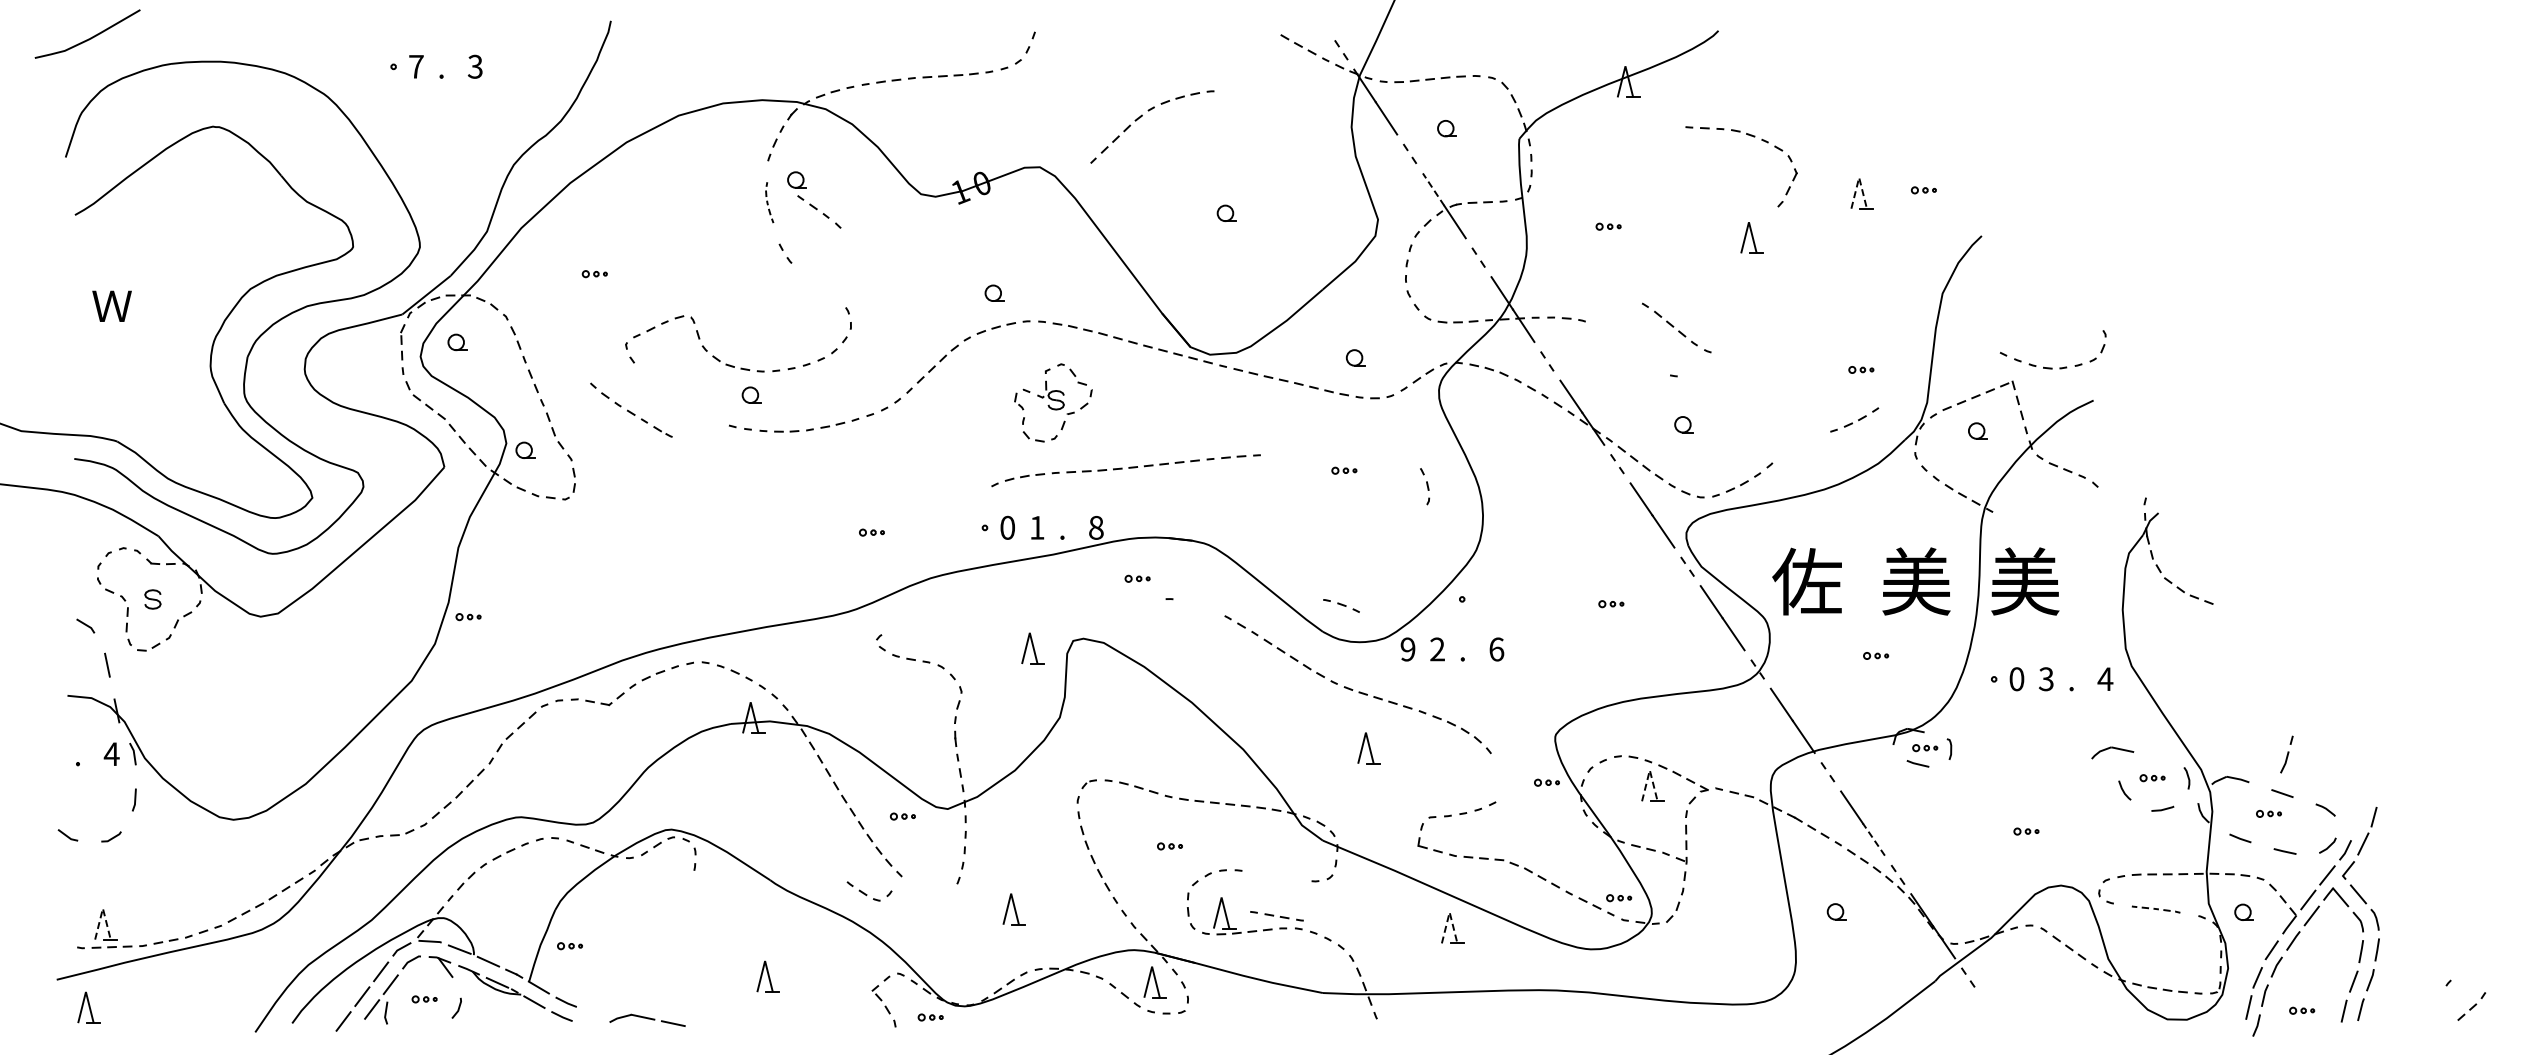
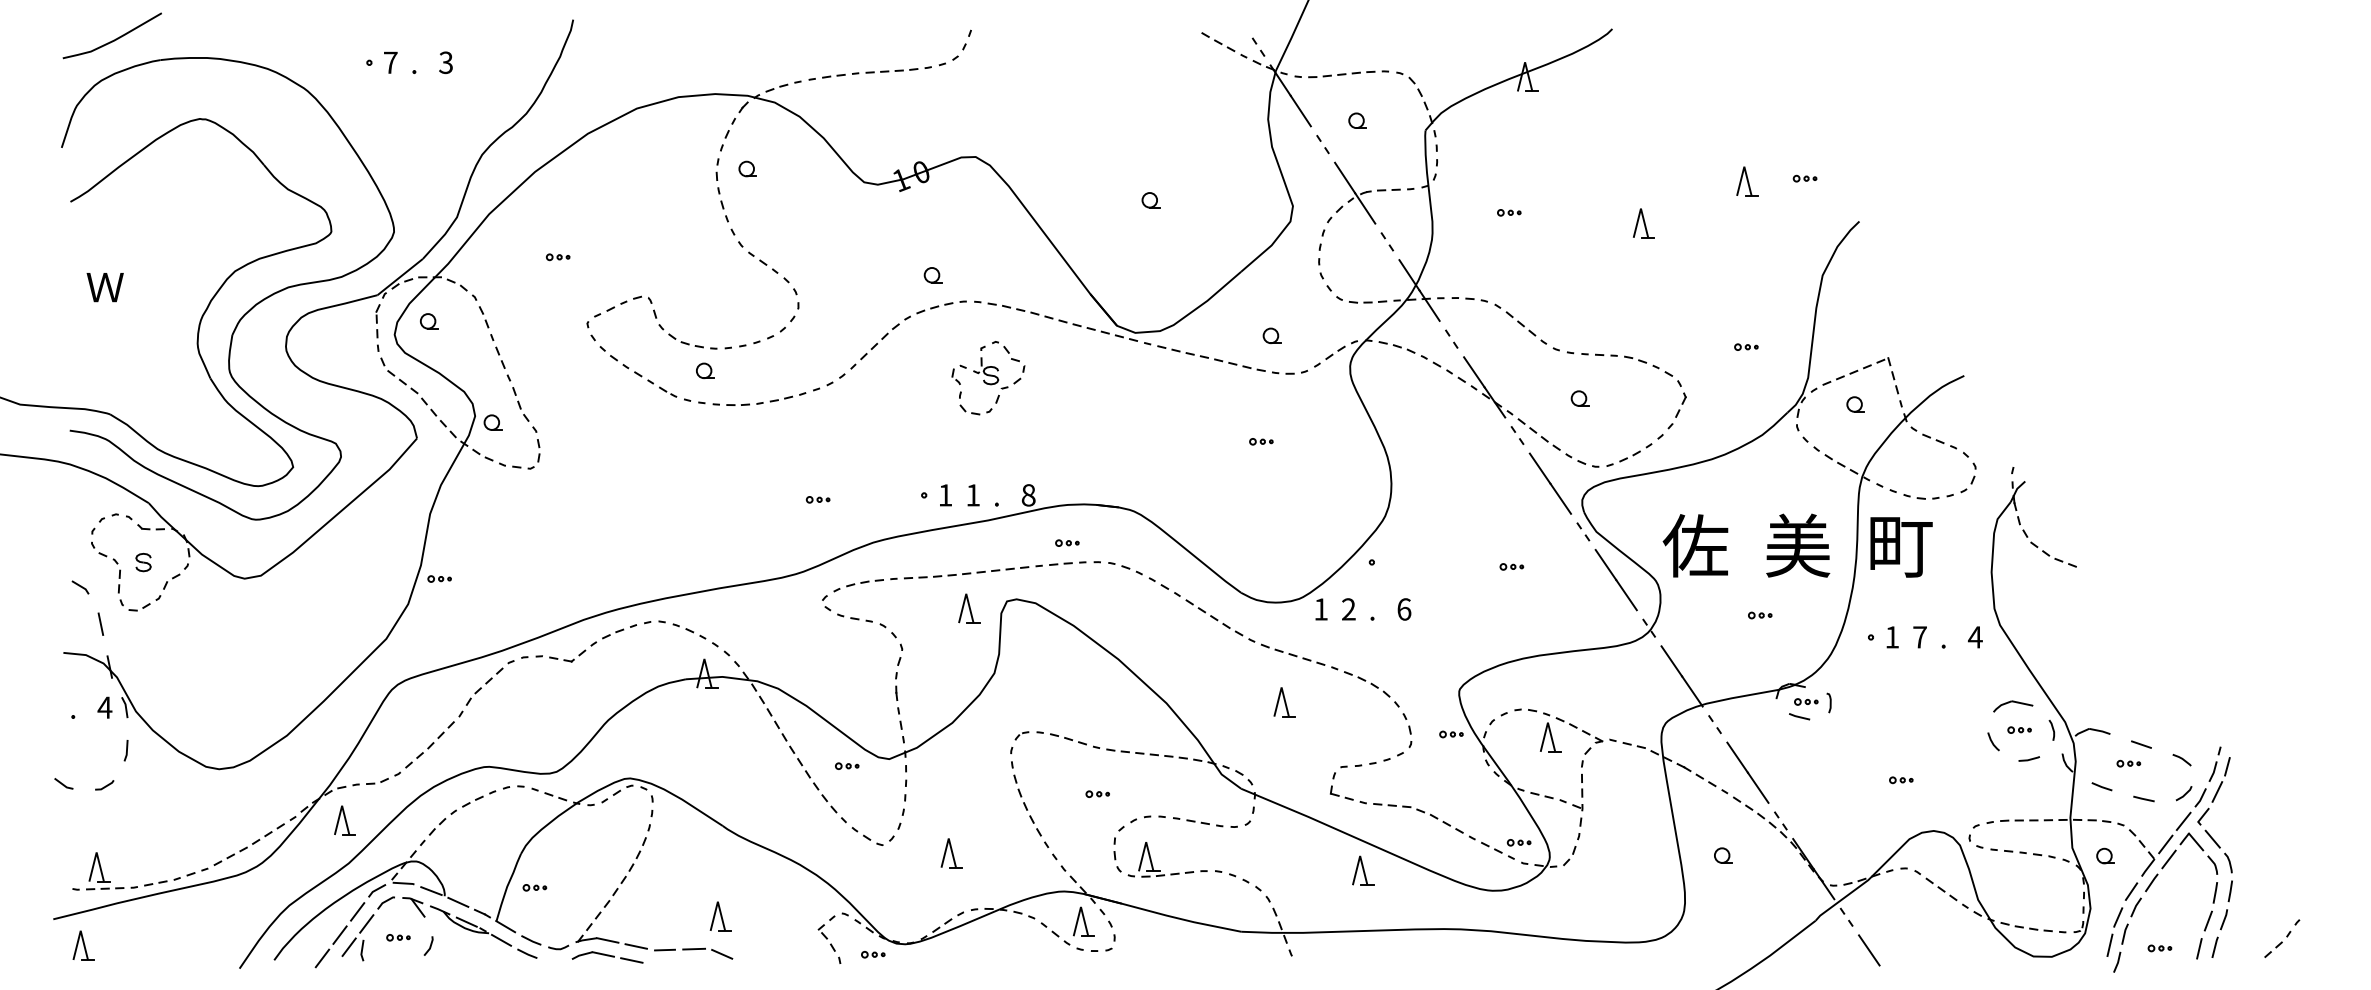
curve: (90, 37) -> (115, 39), moved
part: (1142, 116) -> (1071, 109), removed
part: (1750, 136) -> (1642, 362), moved
line: (1859, 177) -> (1744, 166), dashed -> solid
line: (1433, 189) -> (1344, 177), dashed -> solid
part: (769, 202) -> (722, 190), size x1.67
part: (819, 211) -> (768, 267), moved
part: (1676, 327) -> (1527, 327), moved
part: (2052, 367) -> (1925, 497), moved
part: (631, 409) -> (638, 371), moved
part: (1854, 419) -> (1739, 393), removed
part: (1125, 470) -> (959, 576), moved
part: (1425, 486) -> (1407, 730), moved
text: (1007, 527) -> (945, 495), 0 -> 1
text: (2025, 581) -> (1900, 545), 美 -> 町
part: (1341, 605) -> (1125, 568), moved
text: (1407, 649) -> (1320, 609), 9 -> 1
text: (2016, 679) -> (1891, 637), 0 -> 1
text: (2045, 679) -> (1919, 637), 3 -> 7
part: (2112, 752) -> (2012, 706), moved
part: (2286, 754) -> (2214, 764), moved
line: (1649, 770) -> (1547, 722), dashed -> solid
line: (1873, 839) -> (1757, 787), dashed -> solid
part: (367, 874) -> (344, 820), added
part: (869, 891) -> (873, 836), moved
line: (102, 908) -> (96, 852), dashed -> solid
part: (2155, 909) -> (2022, 853), size x1.43
line: (1449, 912) -> (1360, 856), dashed -> solid
part: (1276, 916) -> (1197, 822), moved
part: (666, 937) -> (625, 879), added
part: (2471, 1006) -> (2277, 944), moved
line: (1992, 1012) -> (1869, 950), added

